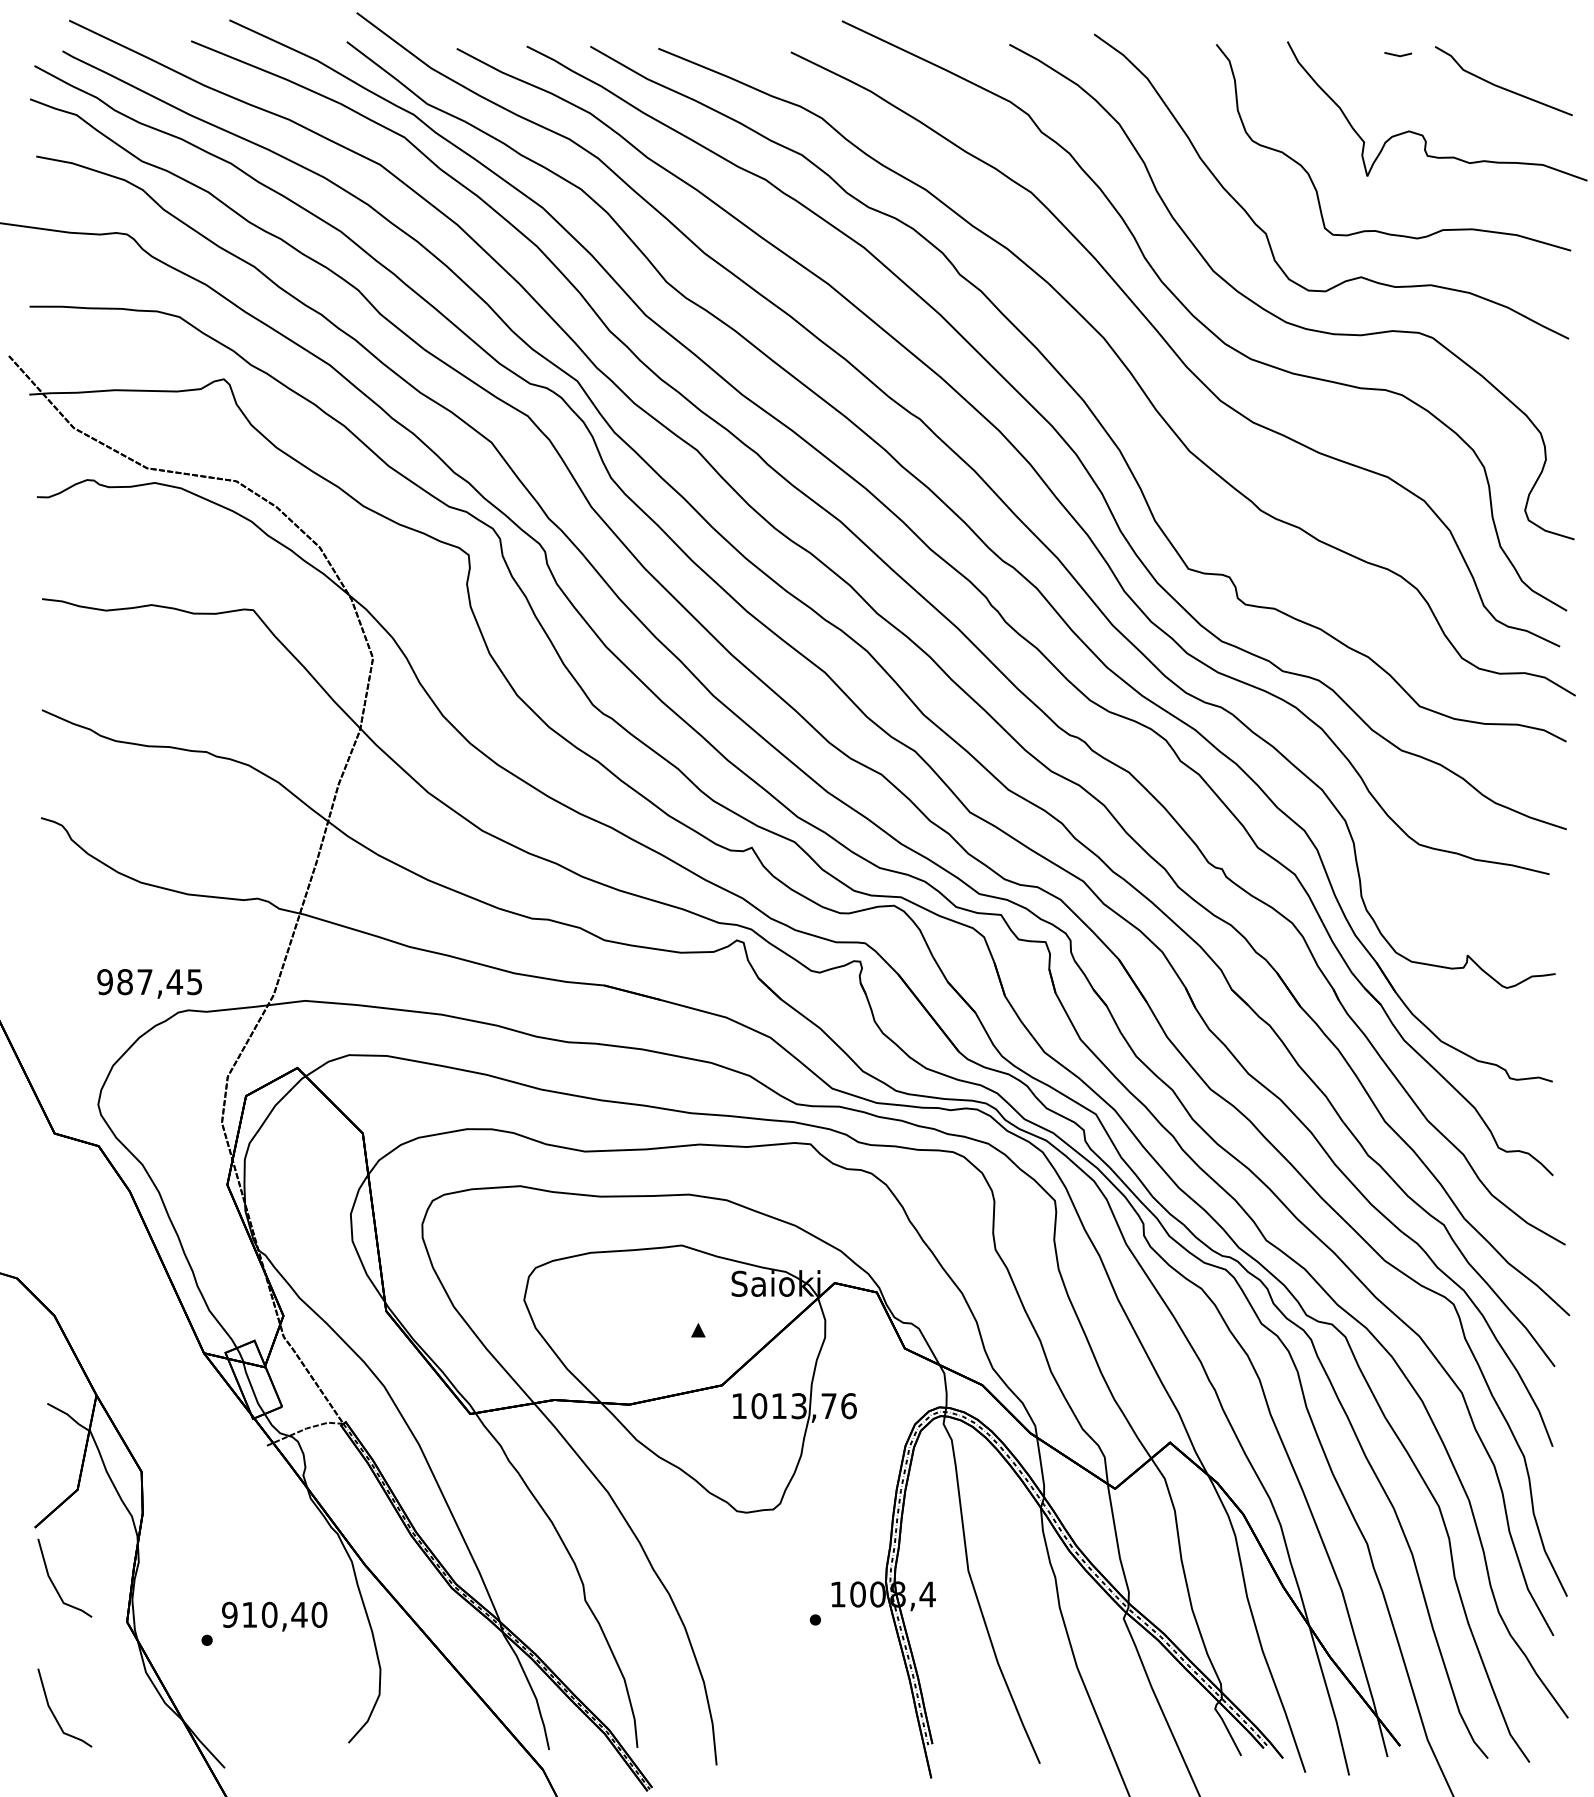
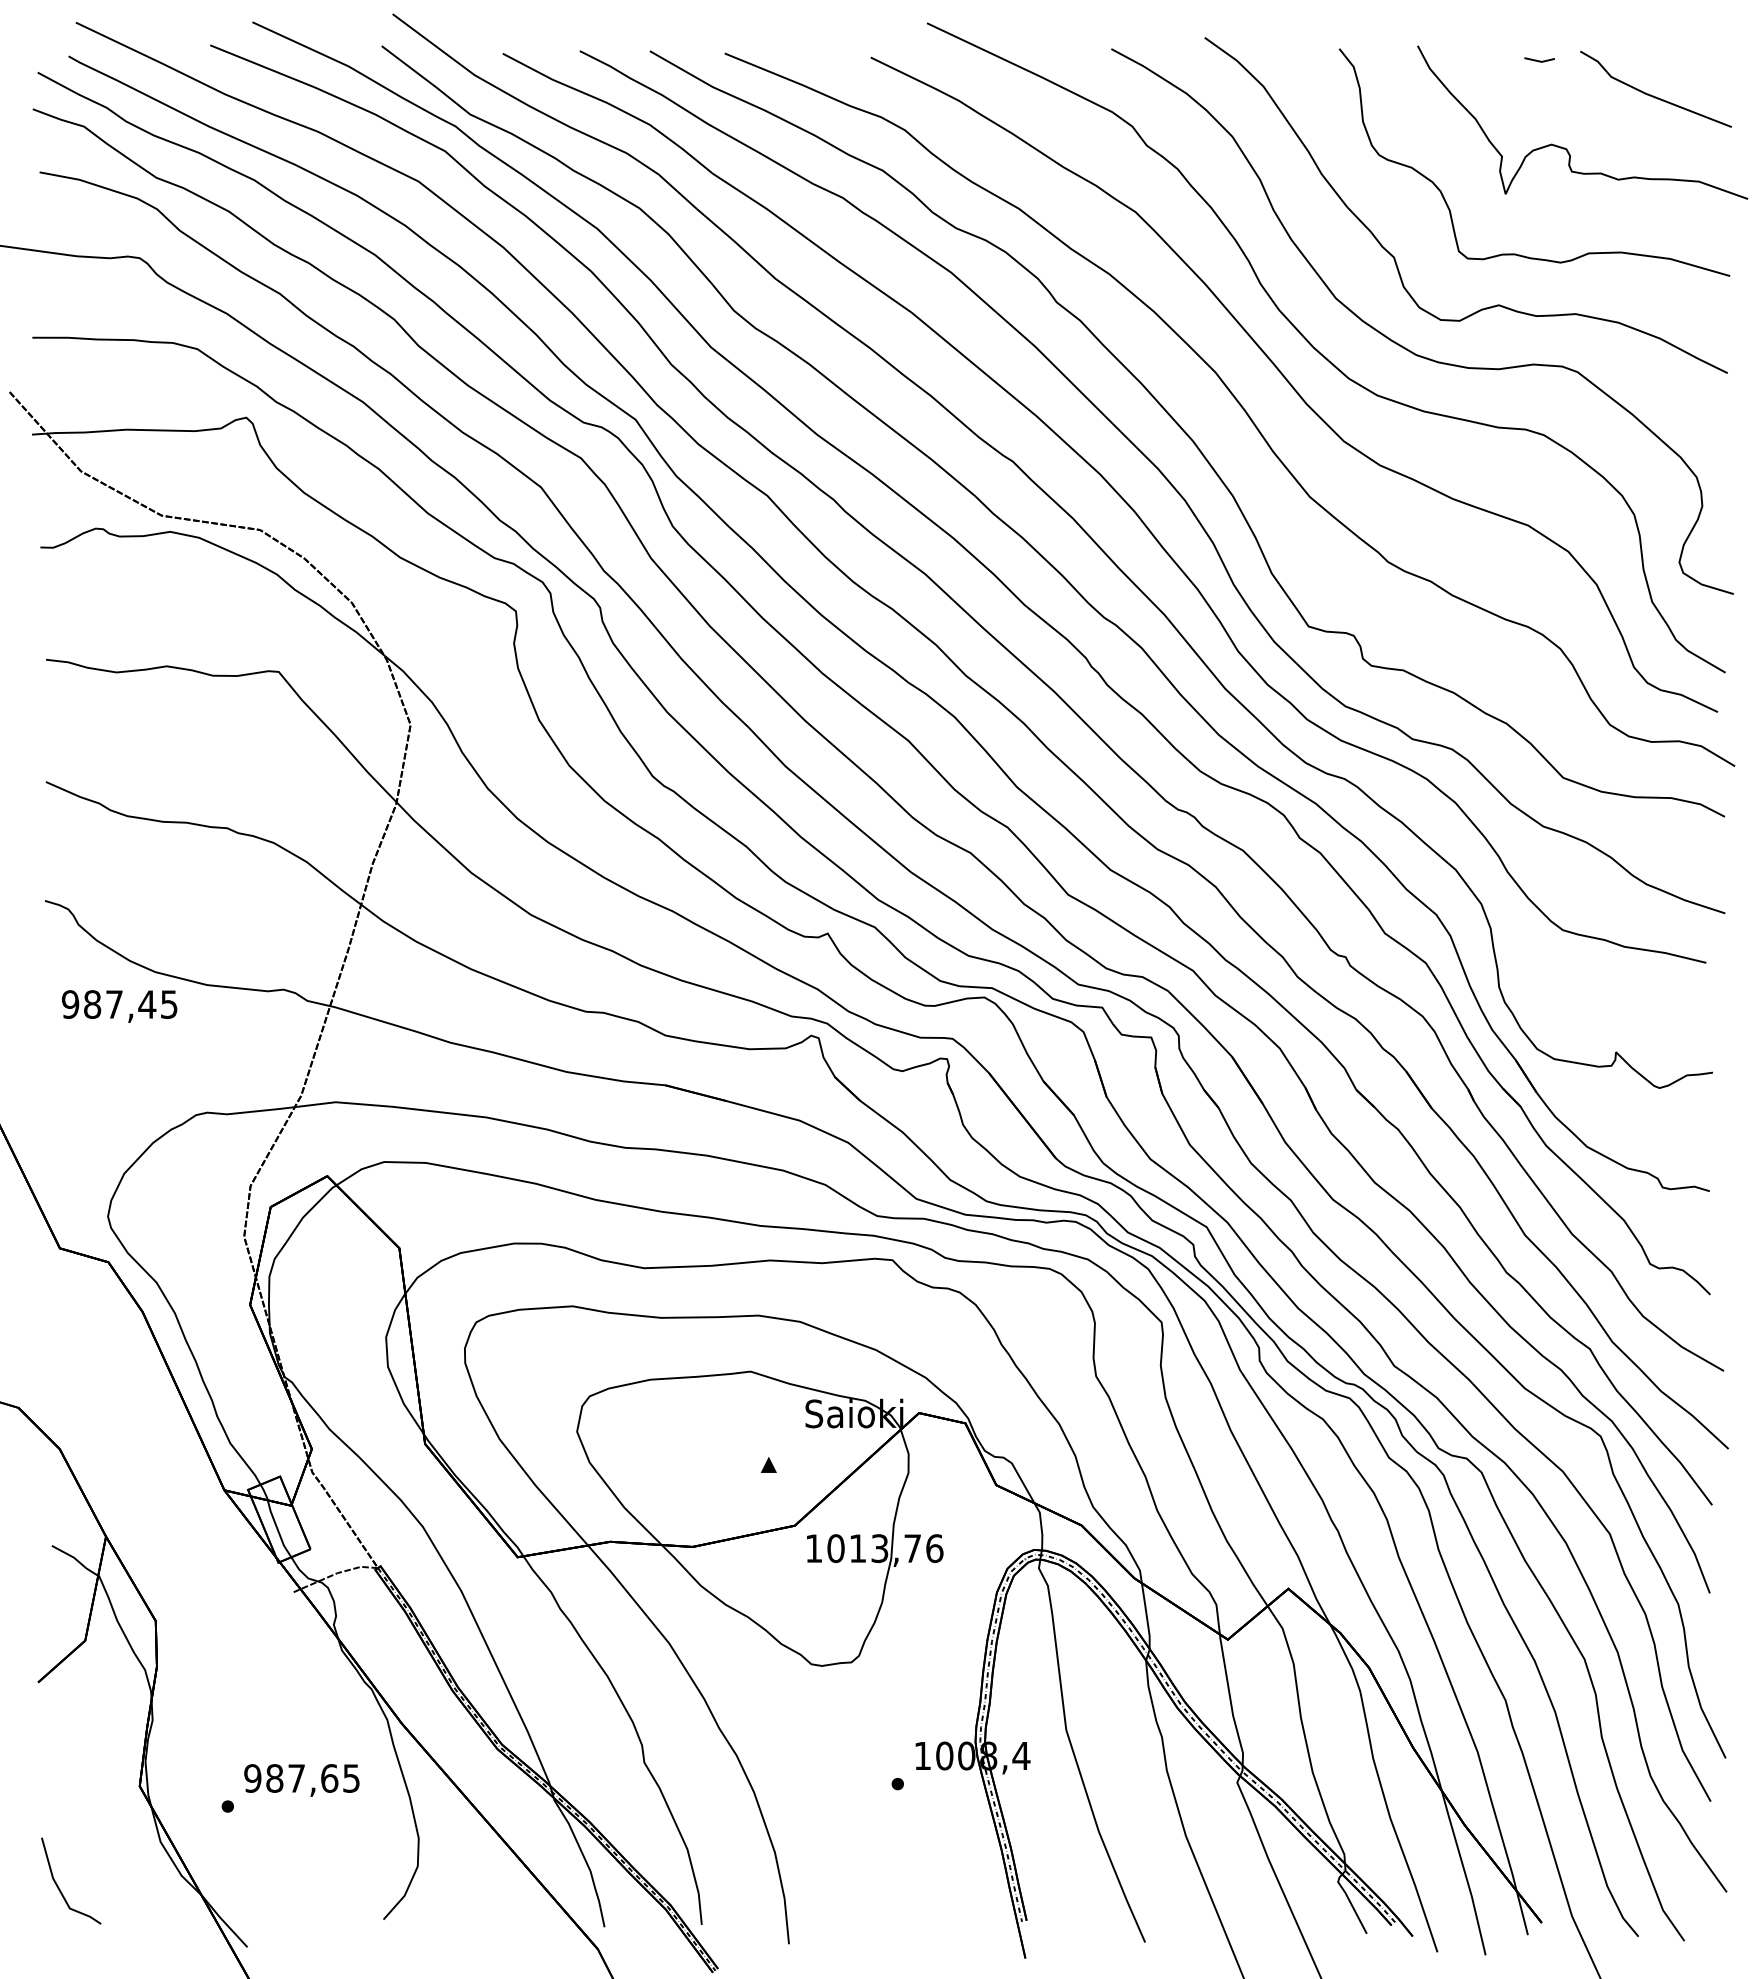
text: (149, 983) -> (119, 1006), moved
line: (54, 1584) -> (59, 1744), removed
text: (284, 1614) -> (313, 1778), 910,40 -> 987,65

